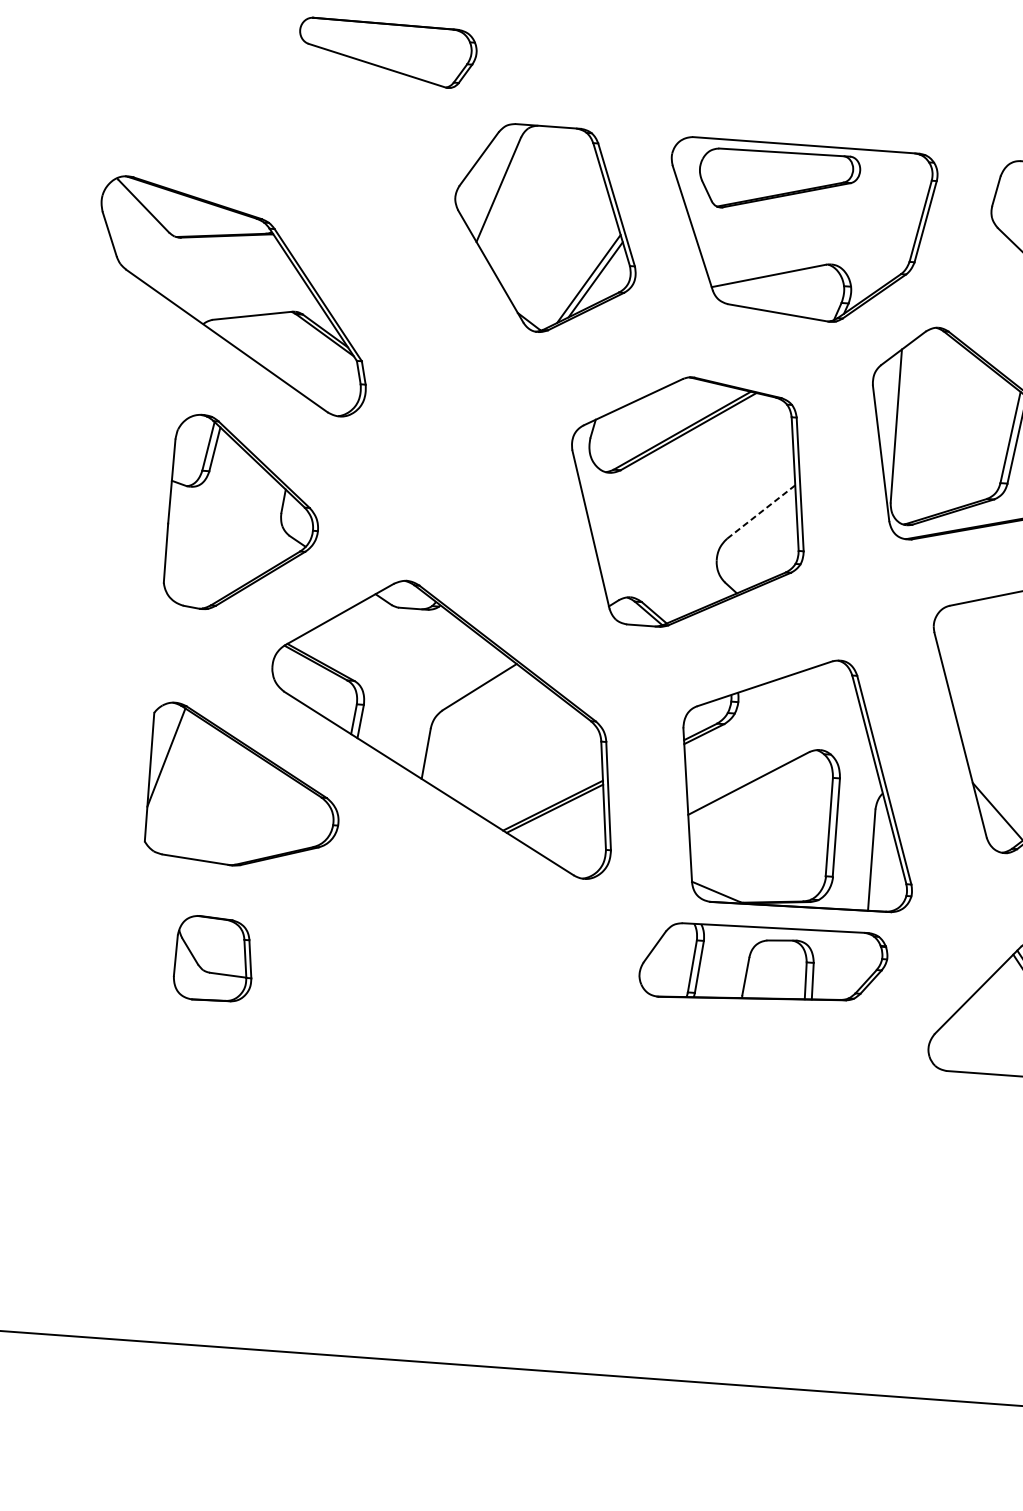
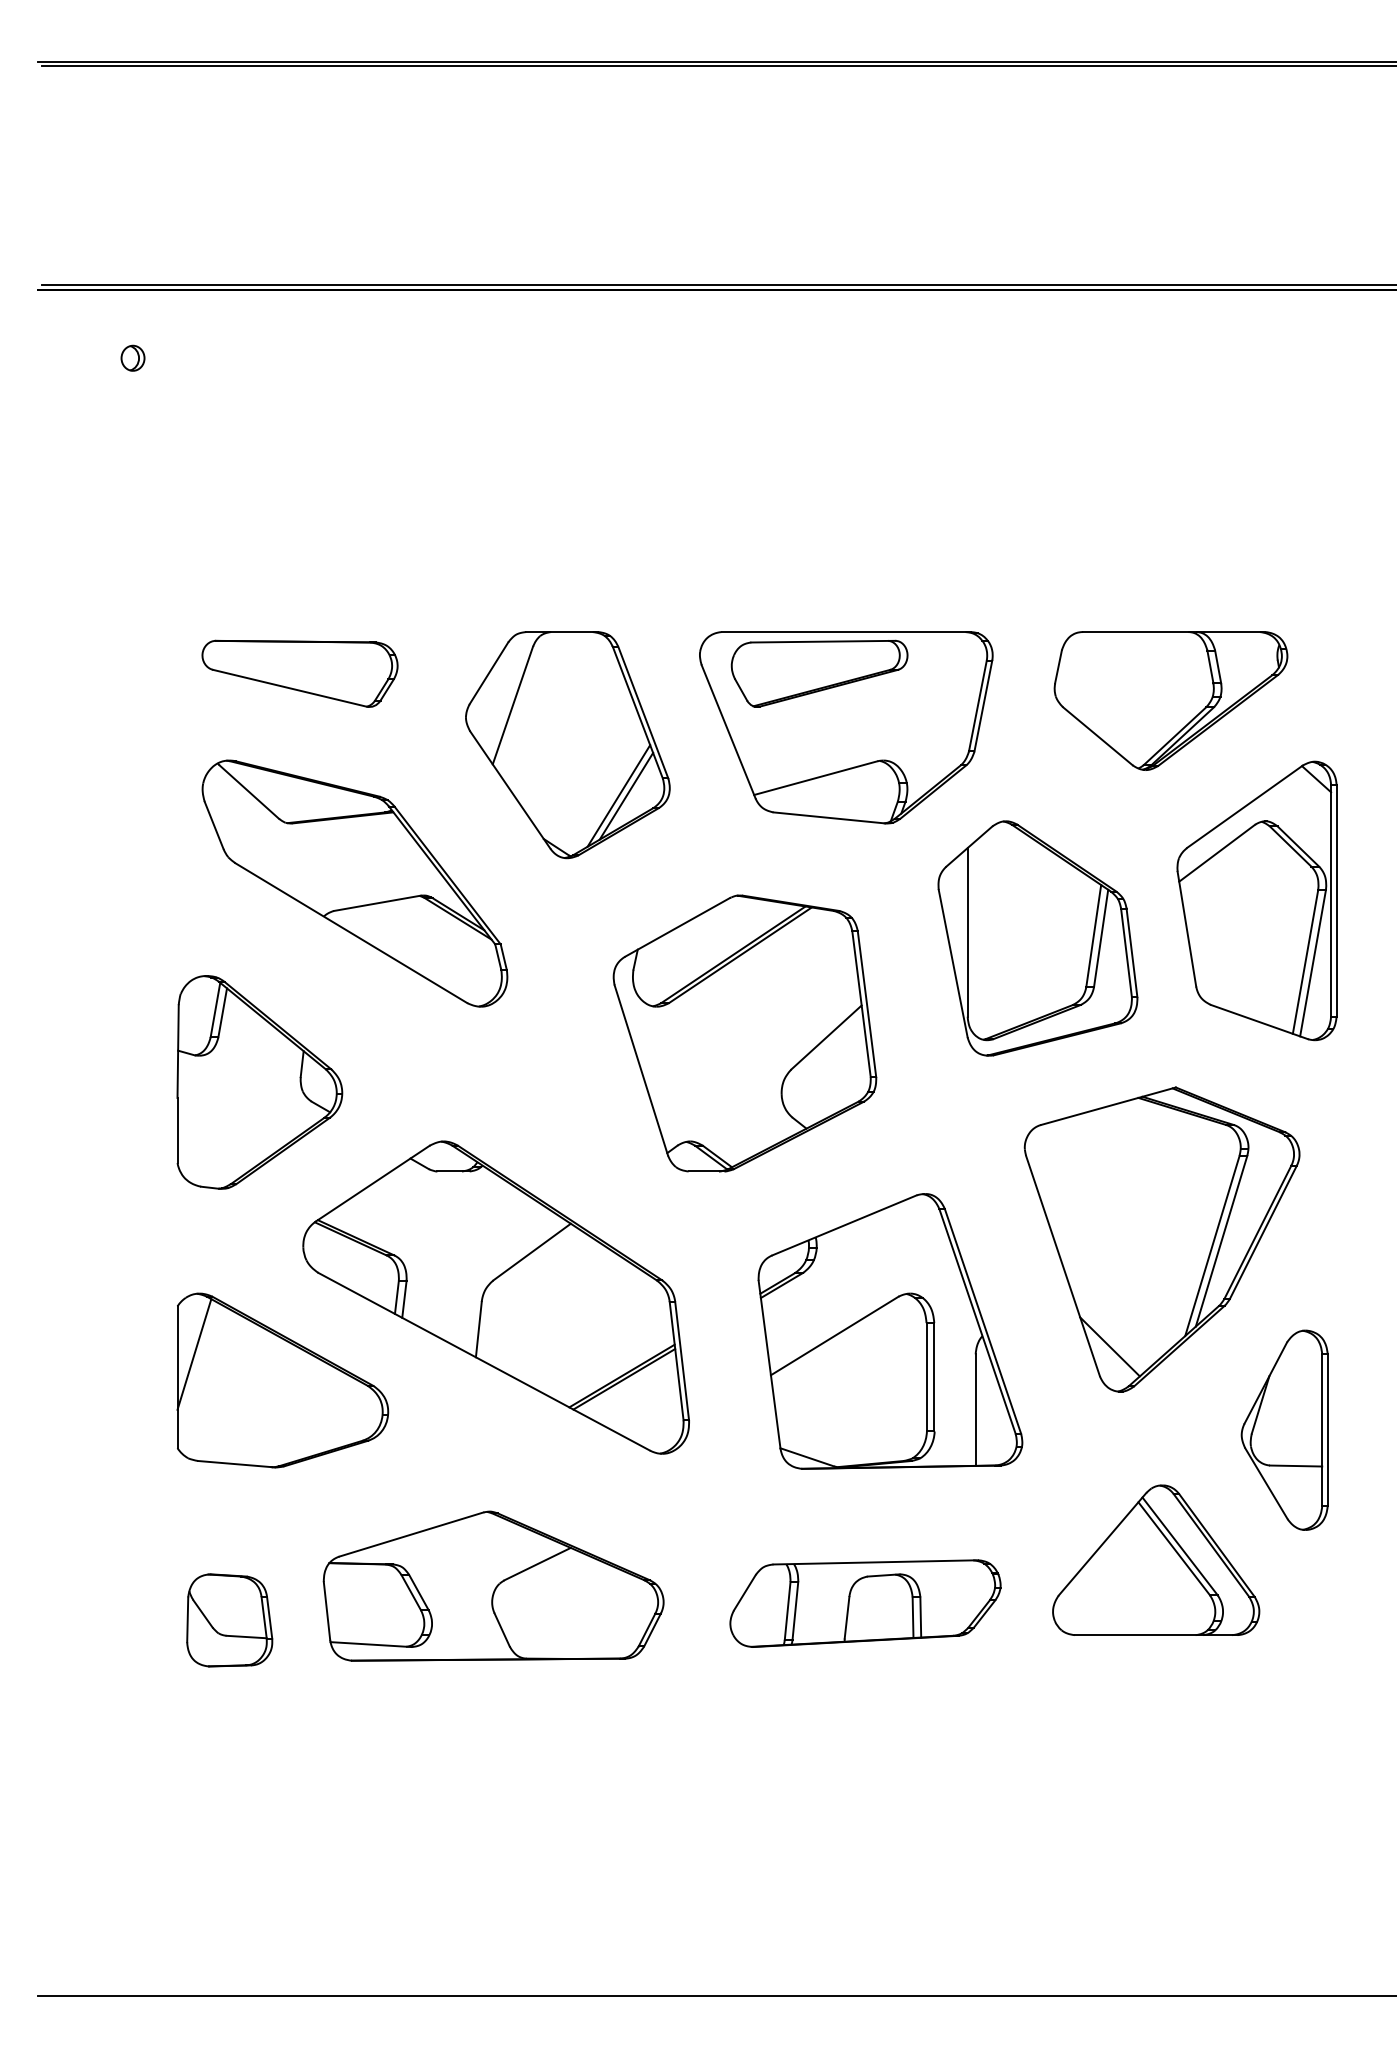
part: (387, 52) -> (299, 673), moved
part: (233, 296) -> (354, 883), moved
line: (761, 512) -> (826, 1037), dashed -> solid
part: (213, 959) -> (229, 1620), moved
part: (763, 964) -> (865, 1603), moved
part: (422, 987) -> (493, 1585), added

